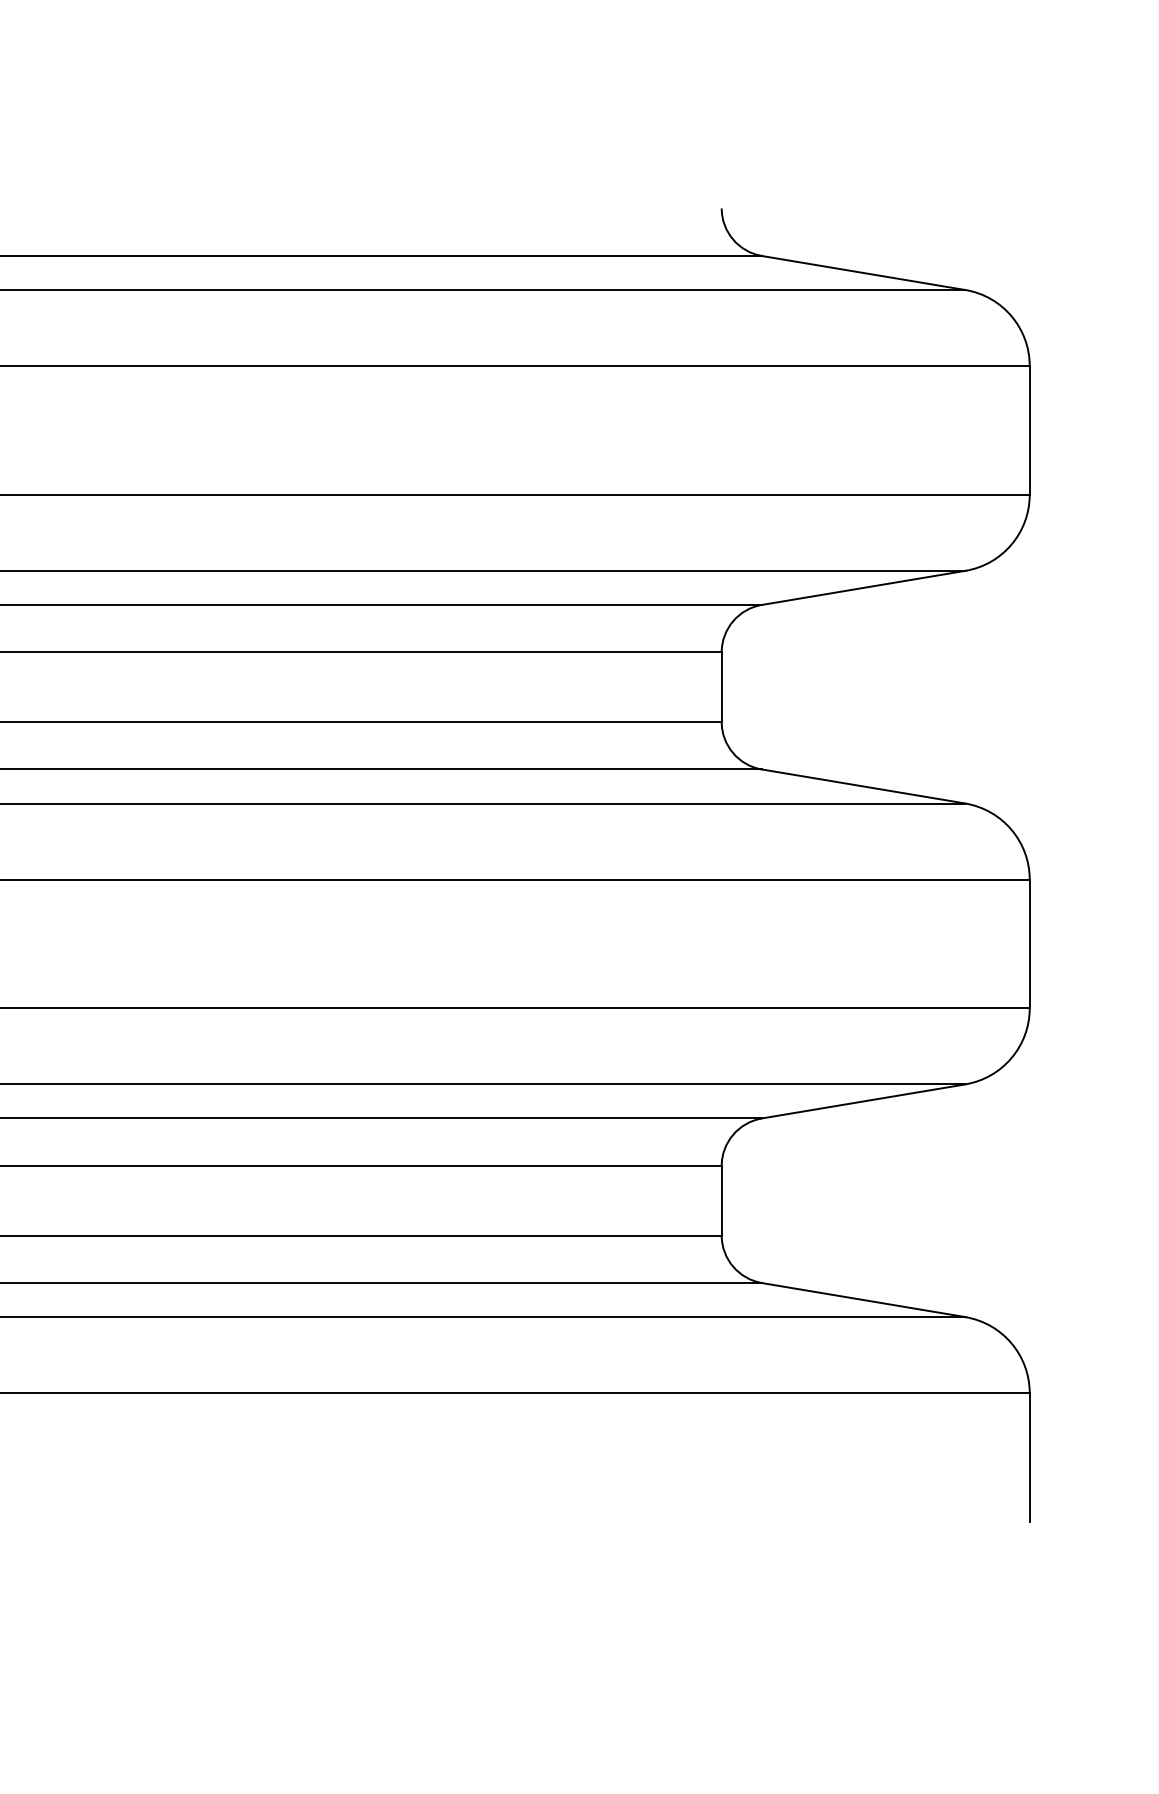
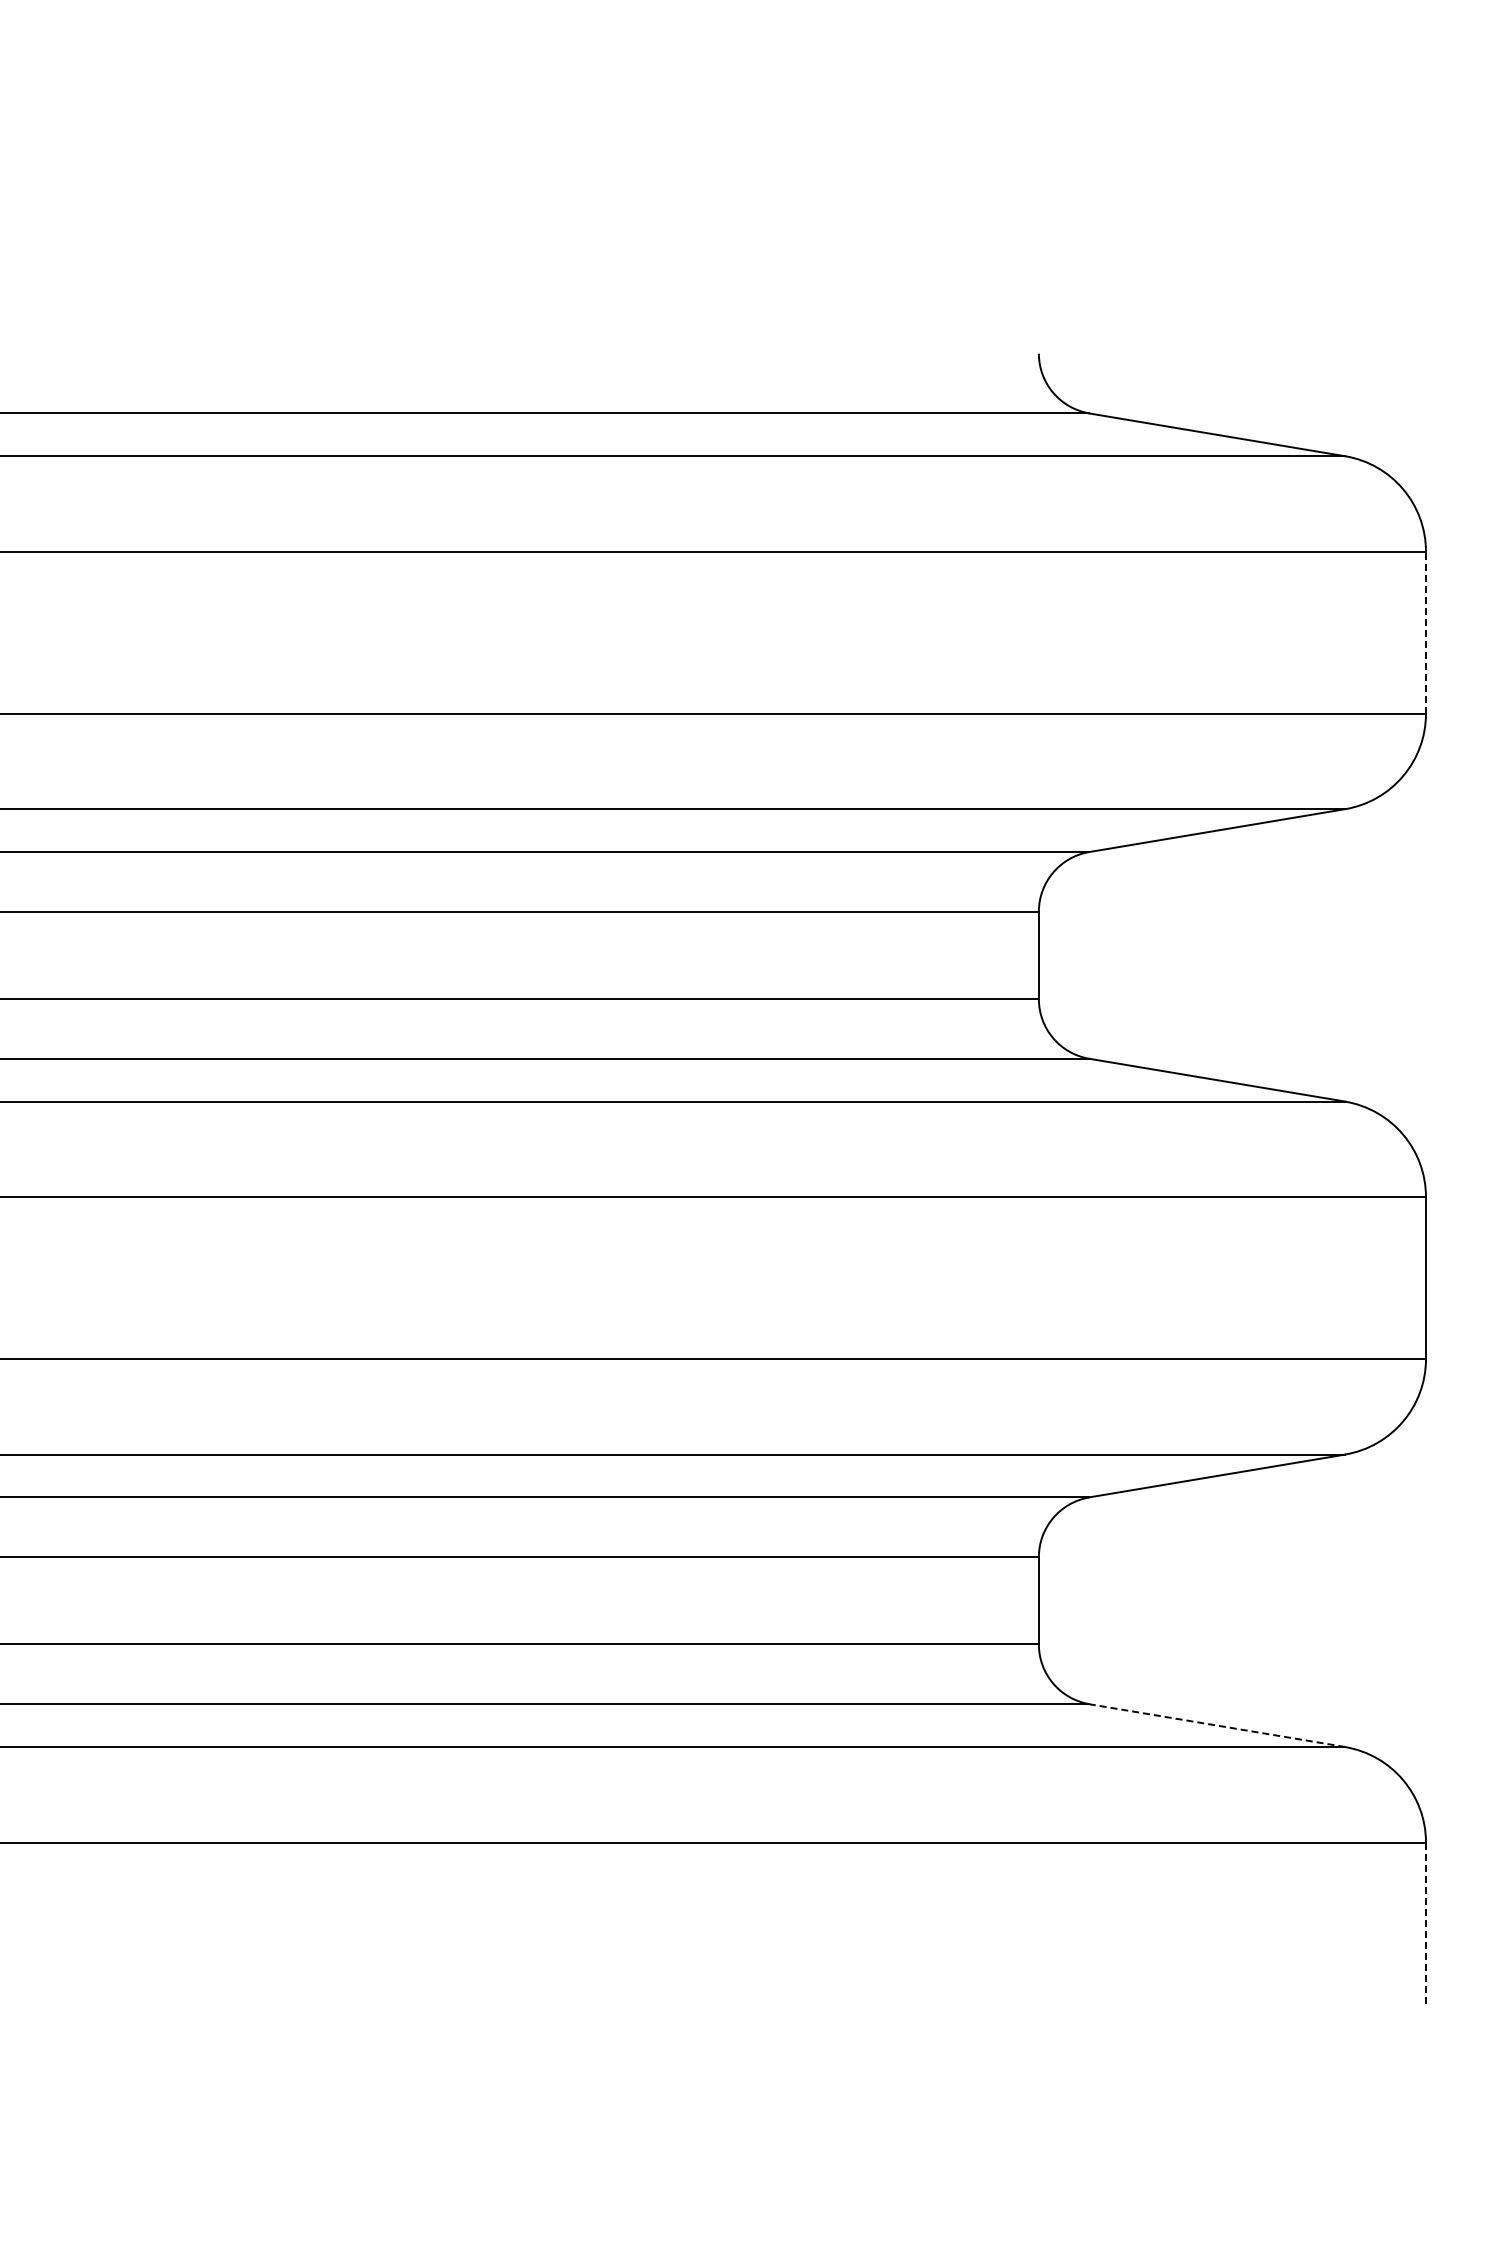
line: (1030, 430) -> (1426, 632), solid -> dashed
line: (863, 1299) -> (1217, 1725), solid -> dashed
line: (1030, 1457) -> (1426, 1923), solid -> dashed

